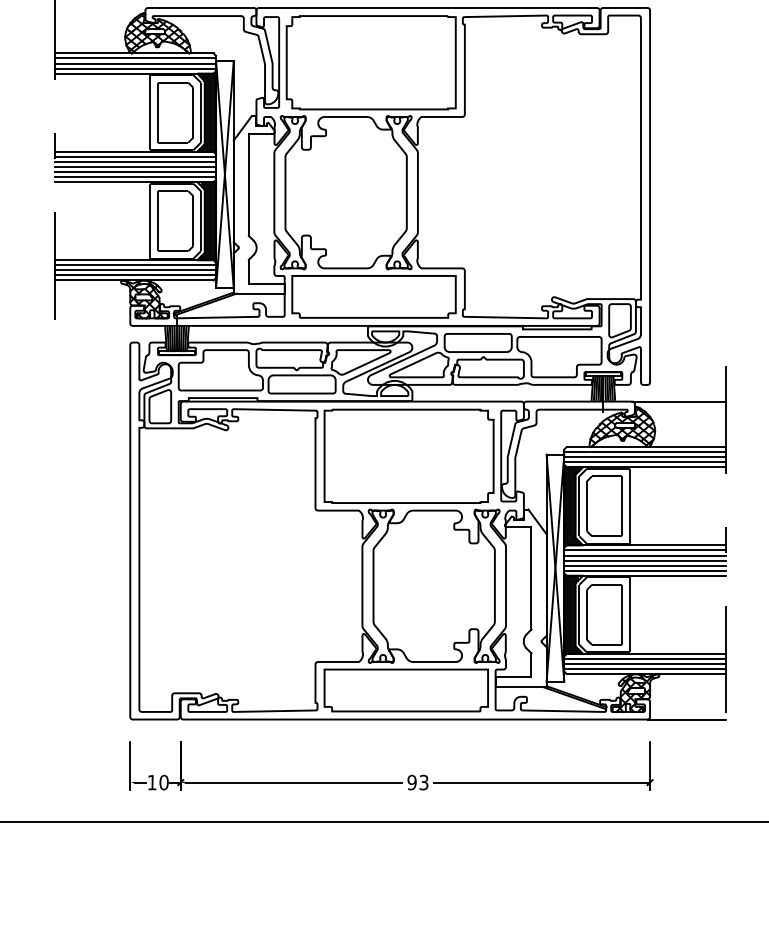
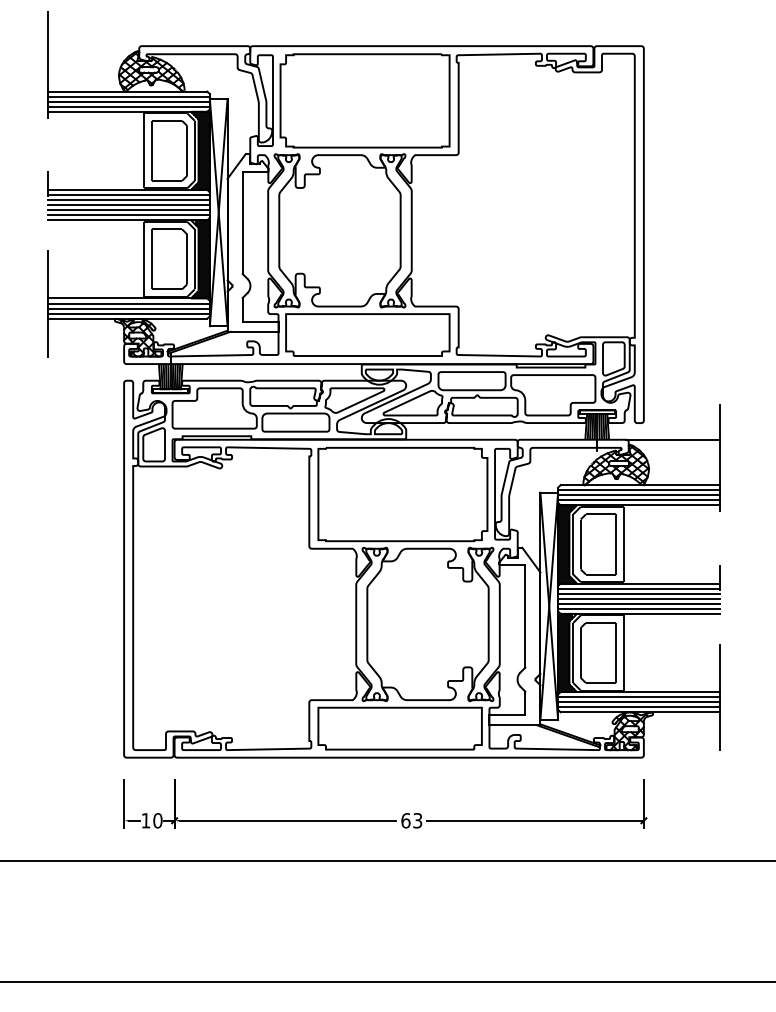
line: (686, 719) -> (680, 757), removed
text: (411, 782) -> (405, 820), 93 -> 63

